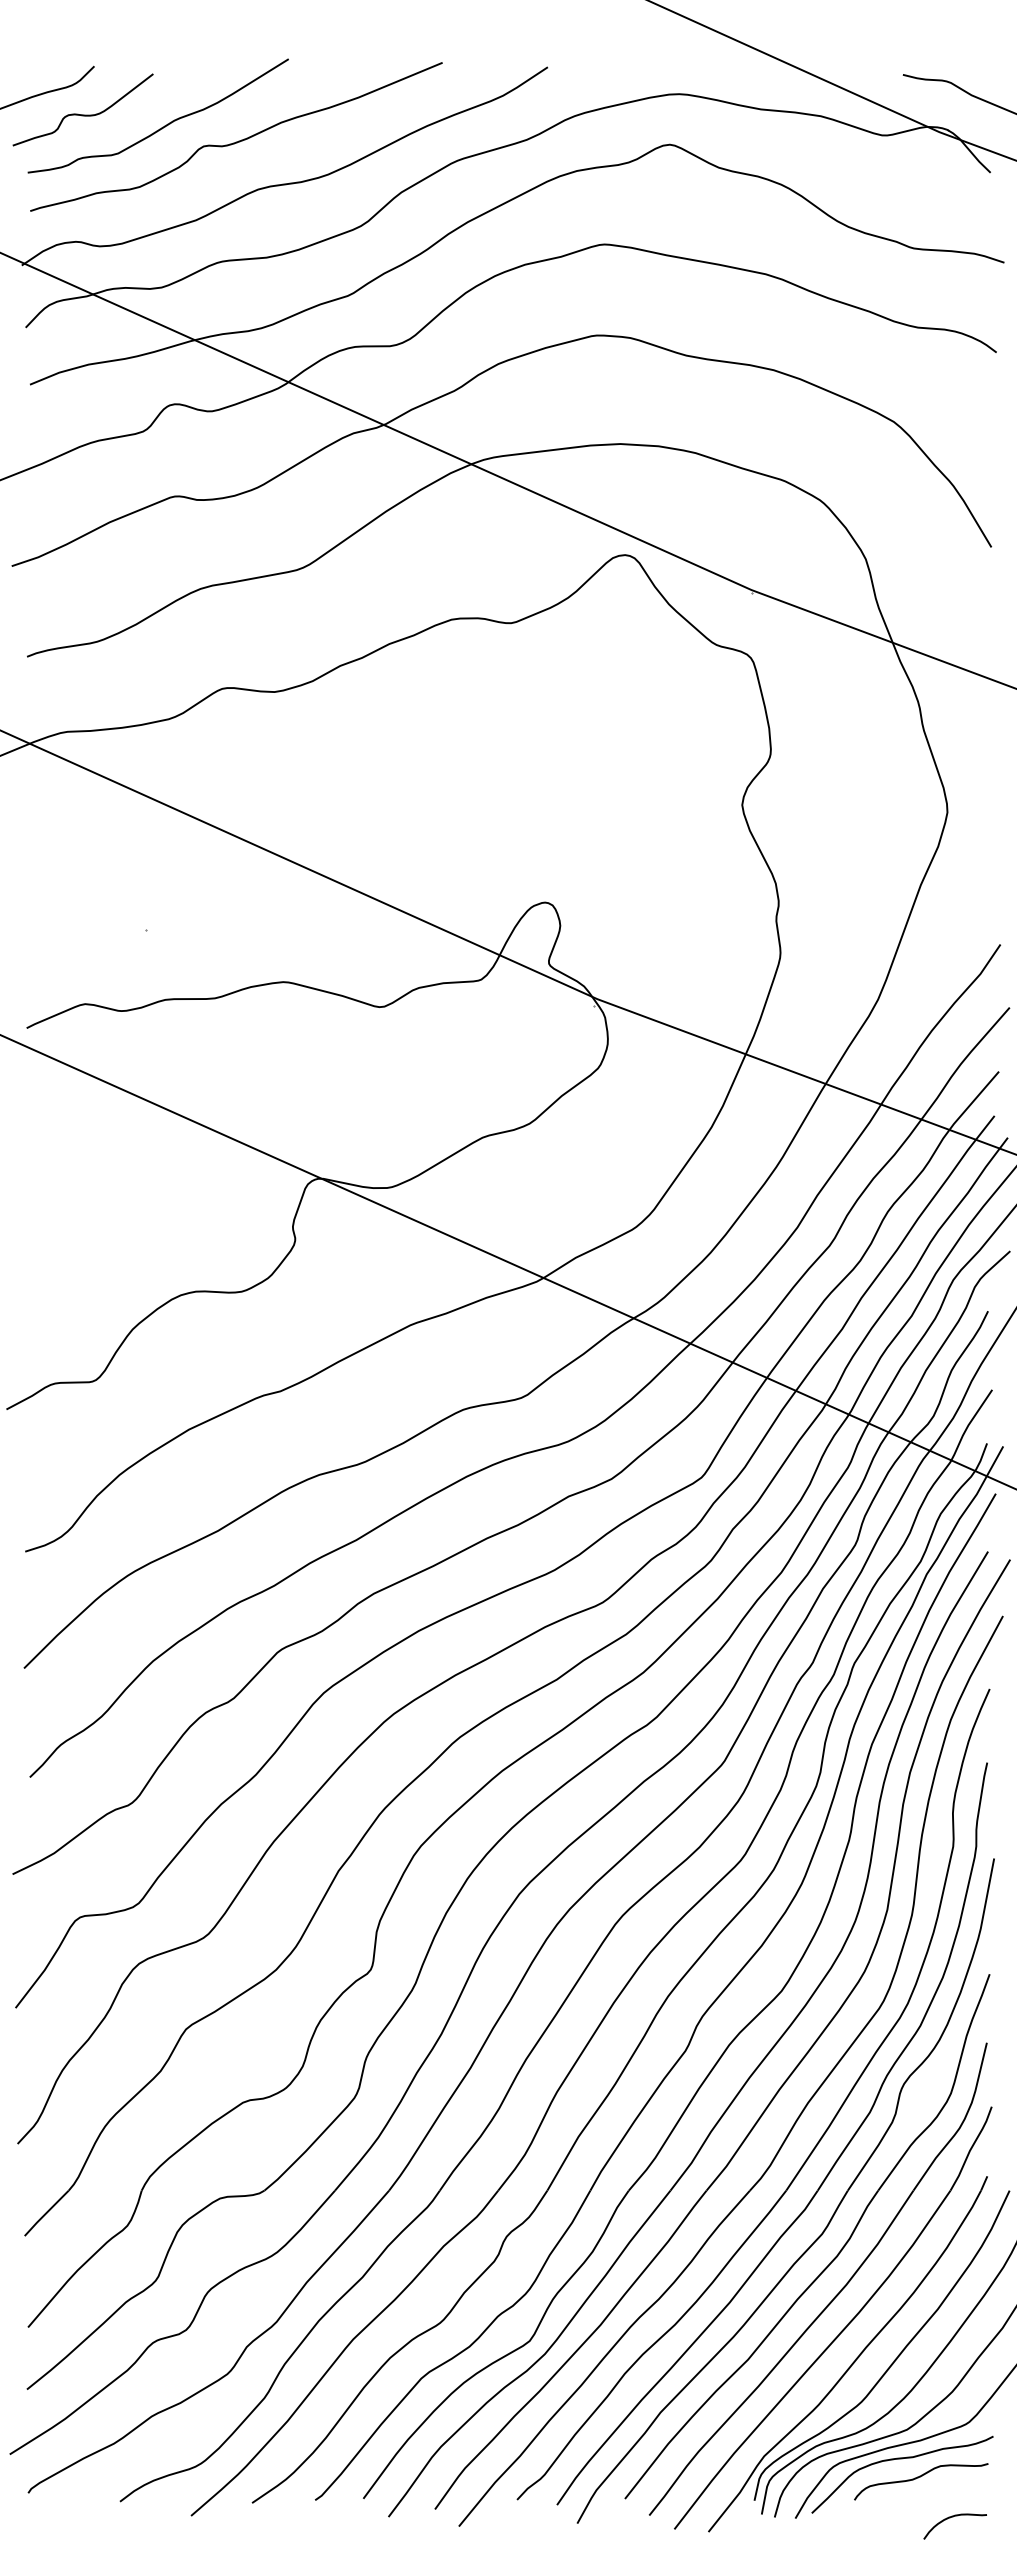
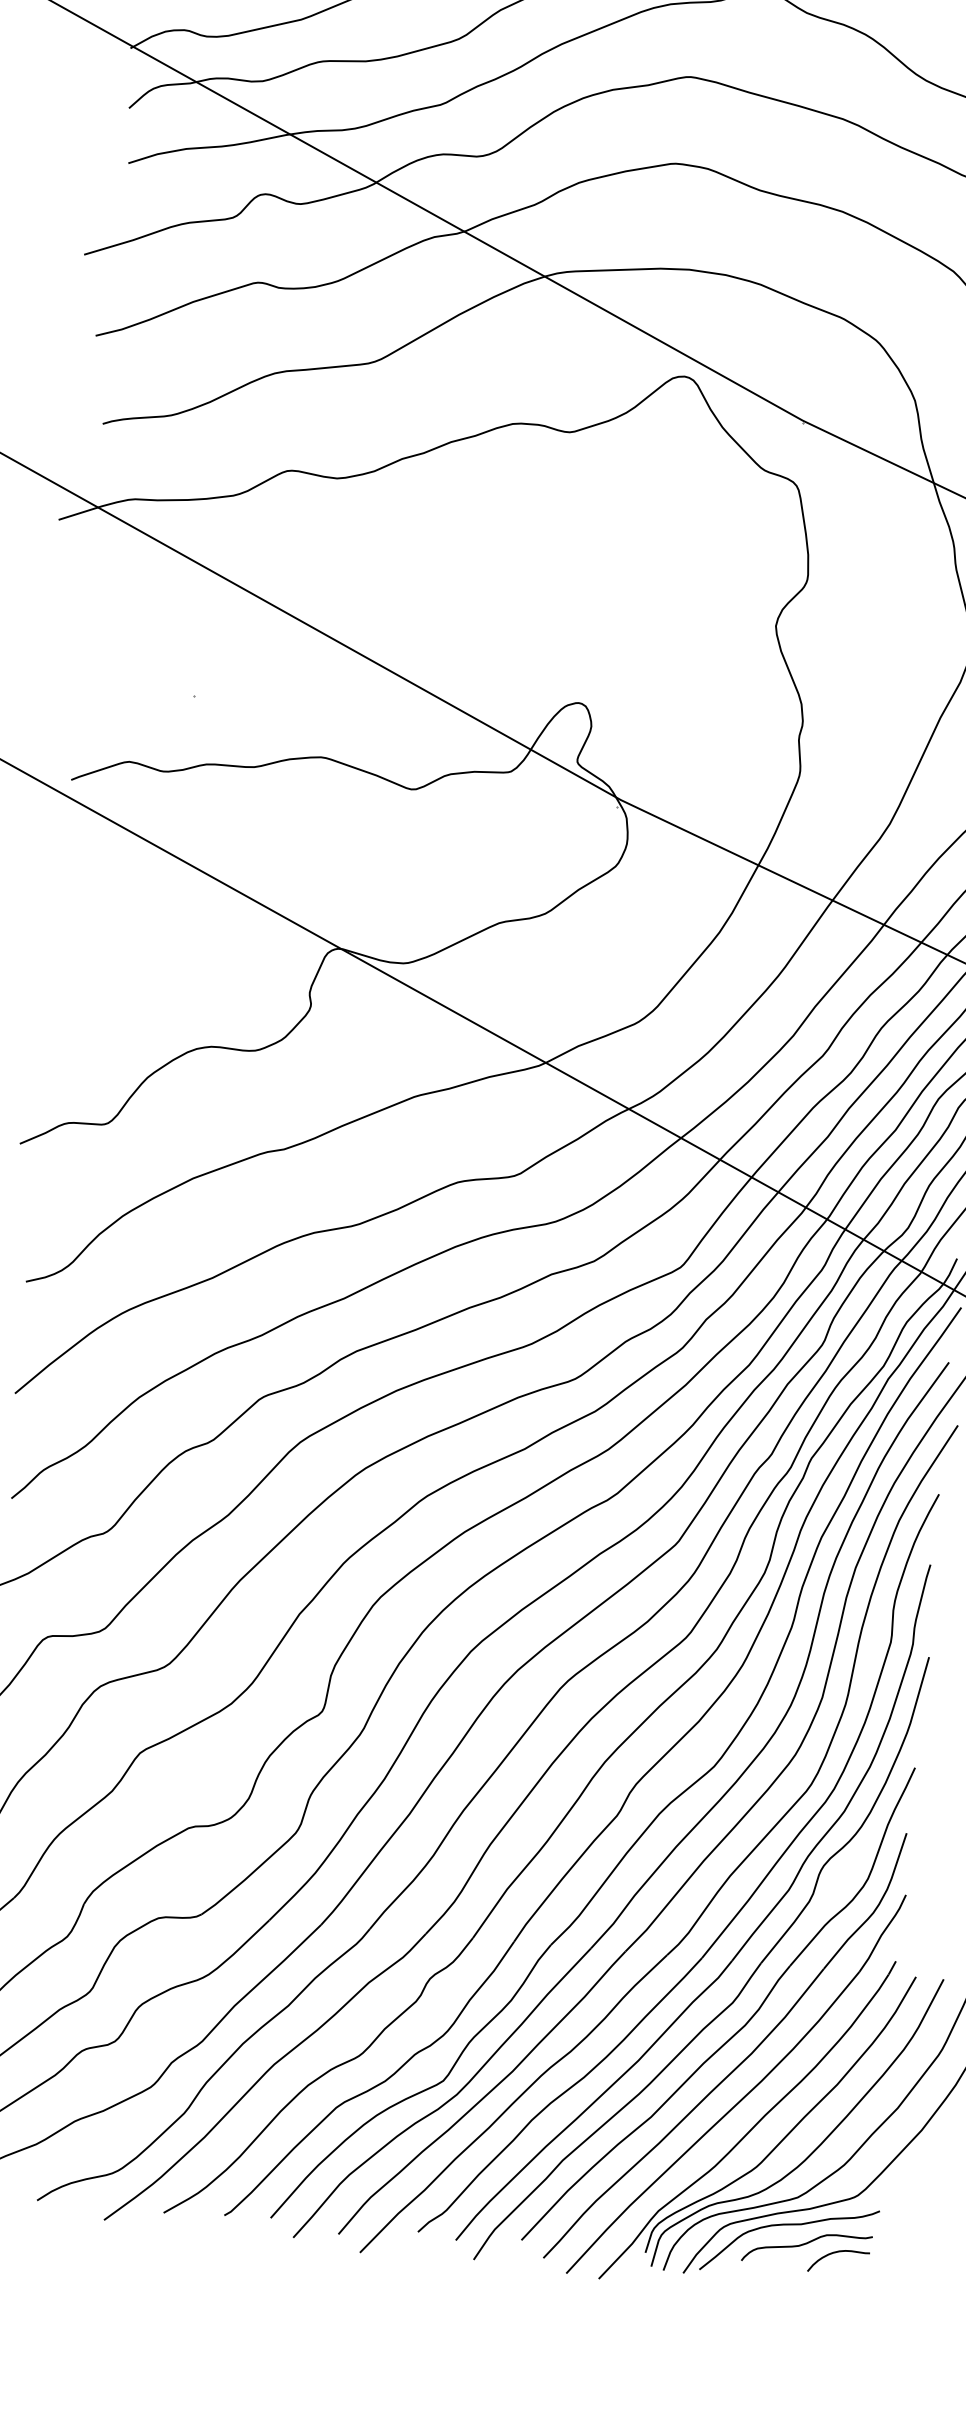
curve: (950, 2518) -> (834, 2253), moved

